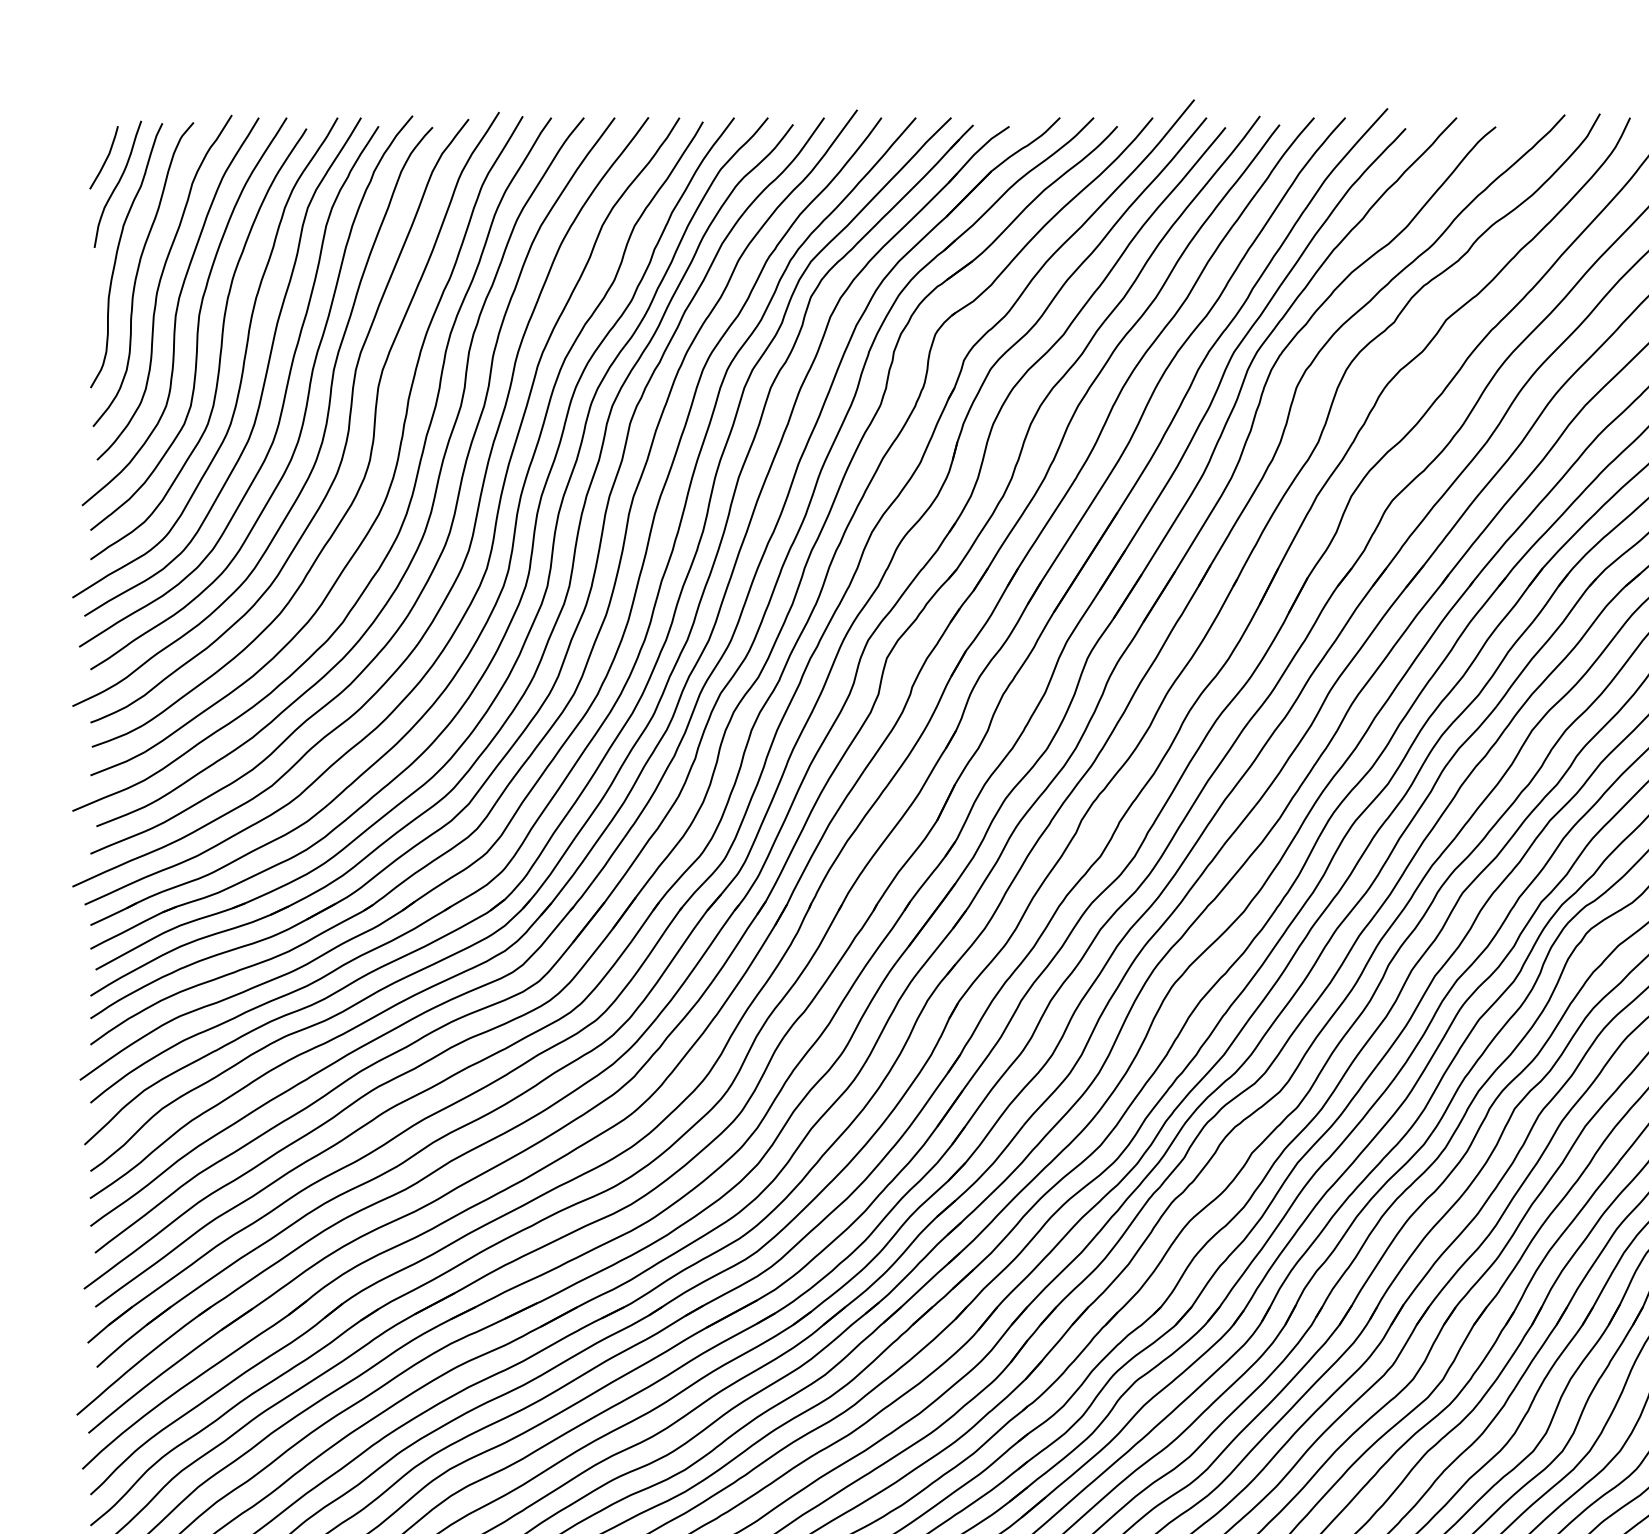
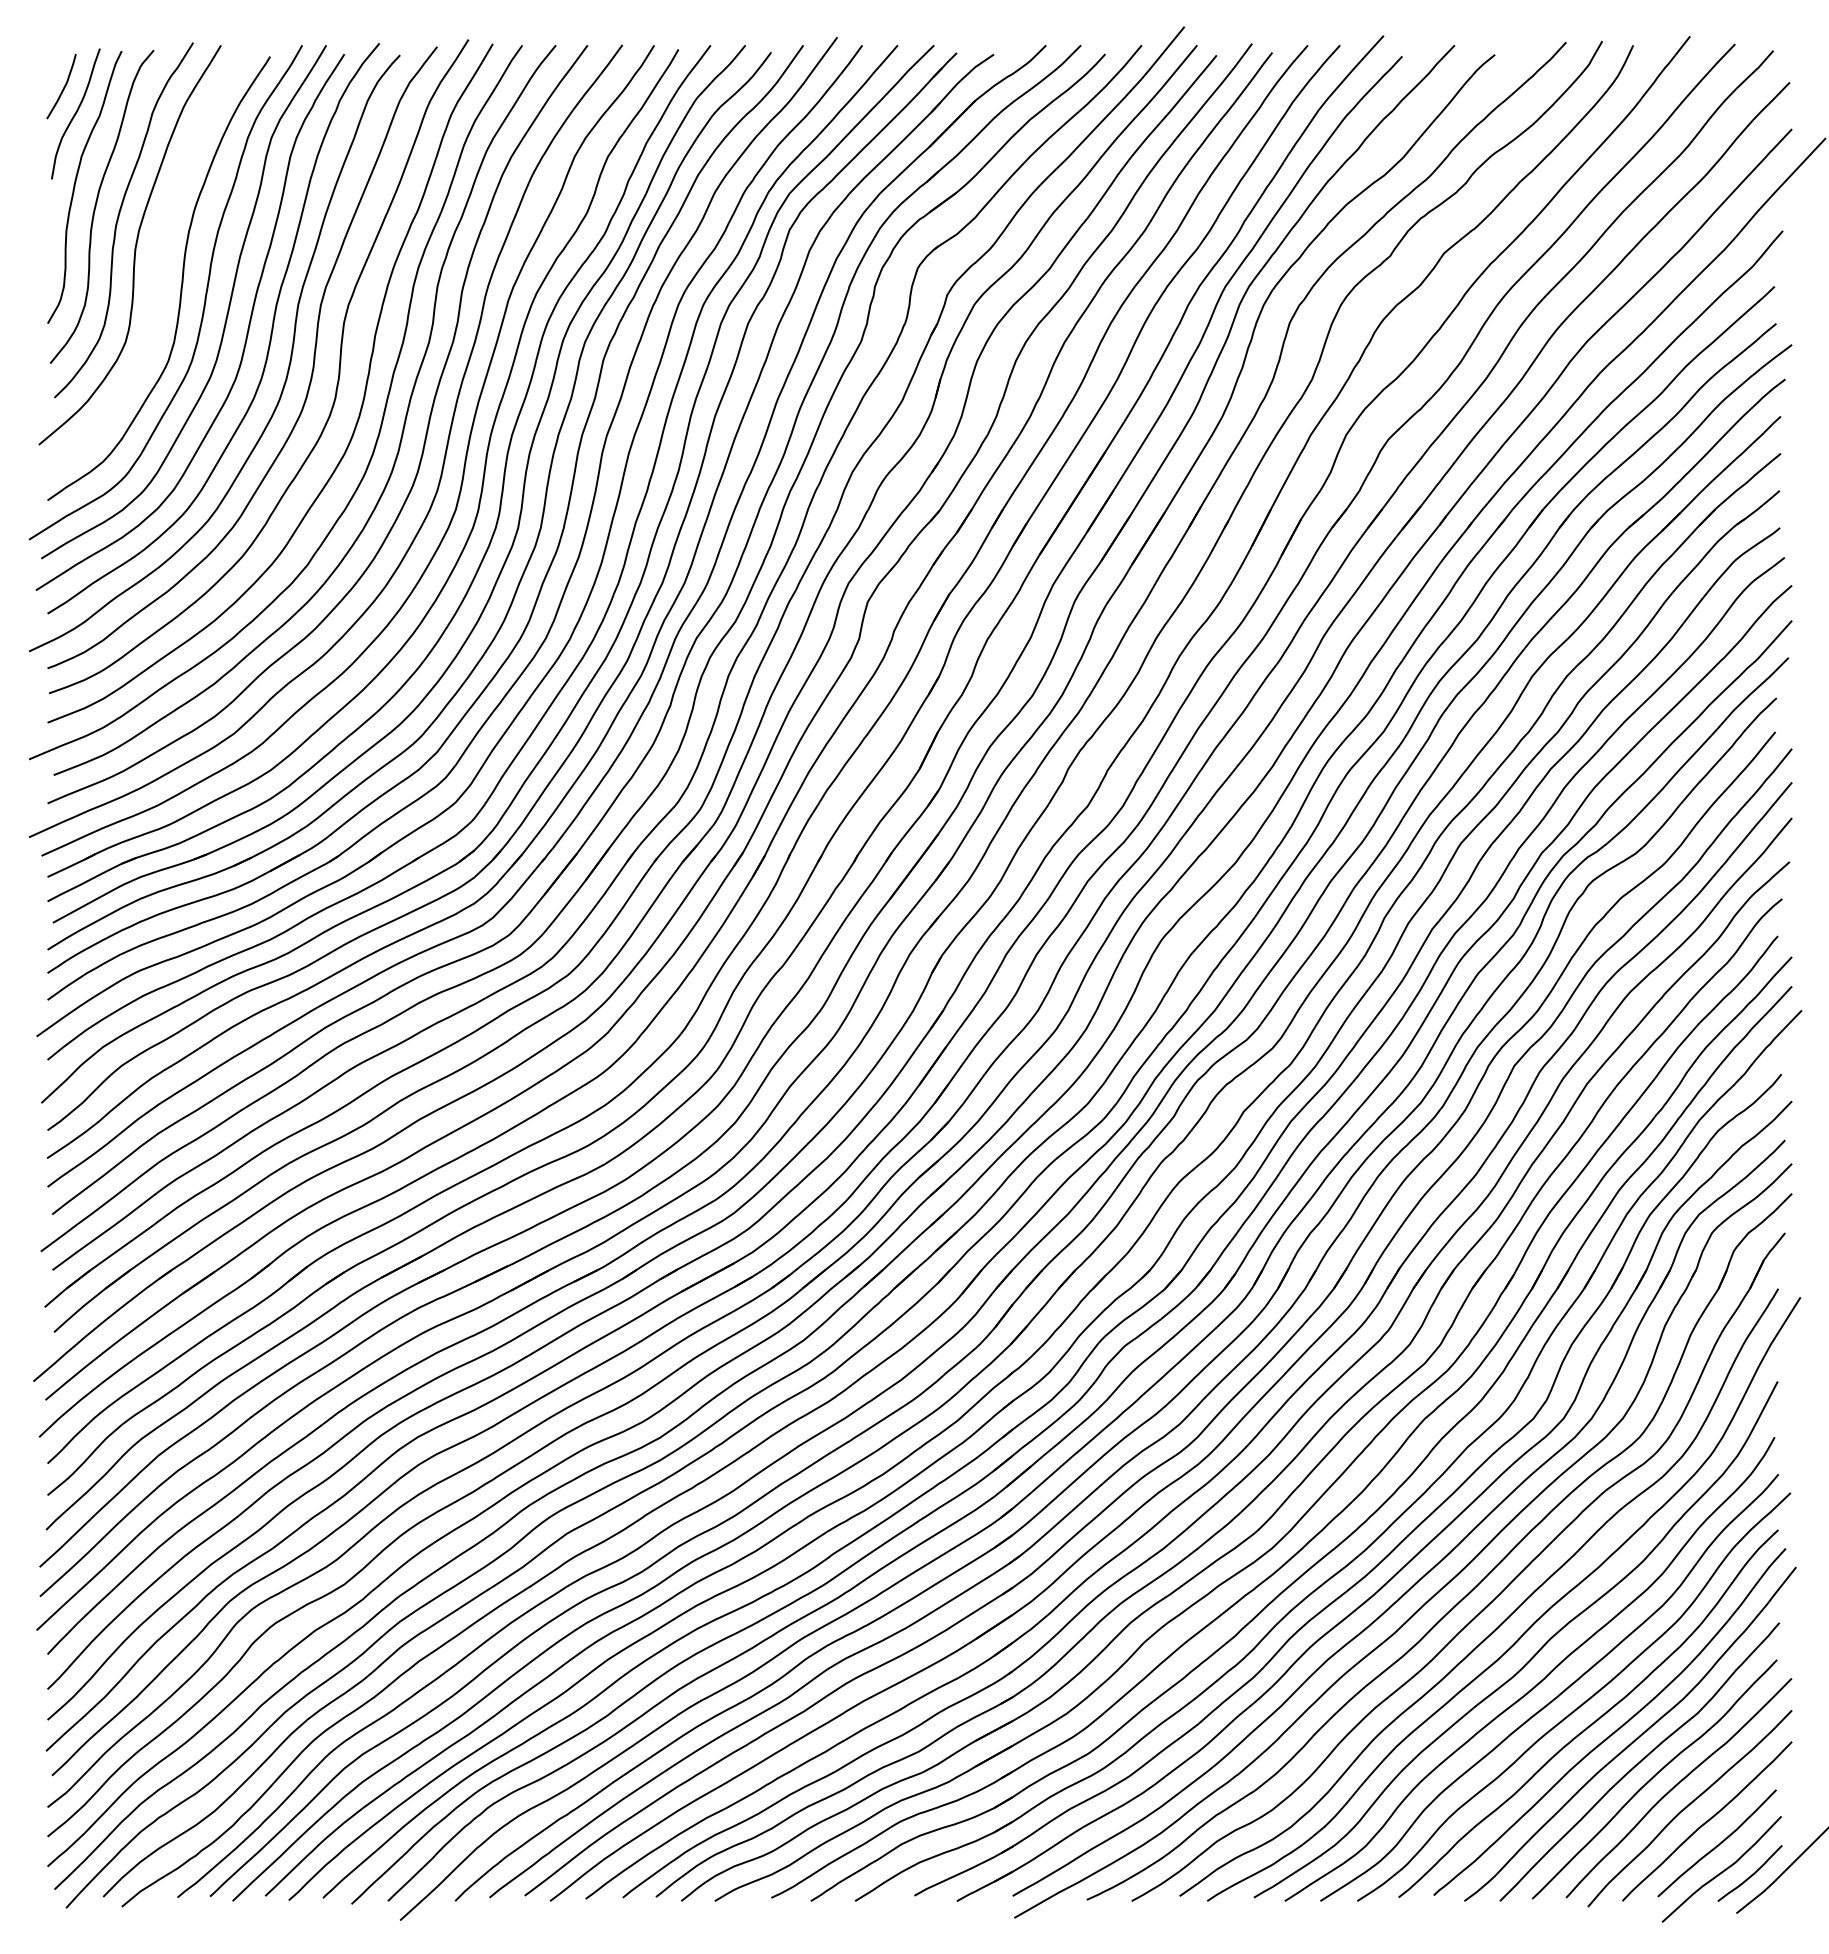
curve: (197, 323) -> (157, 257), removed

